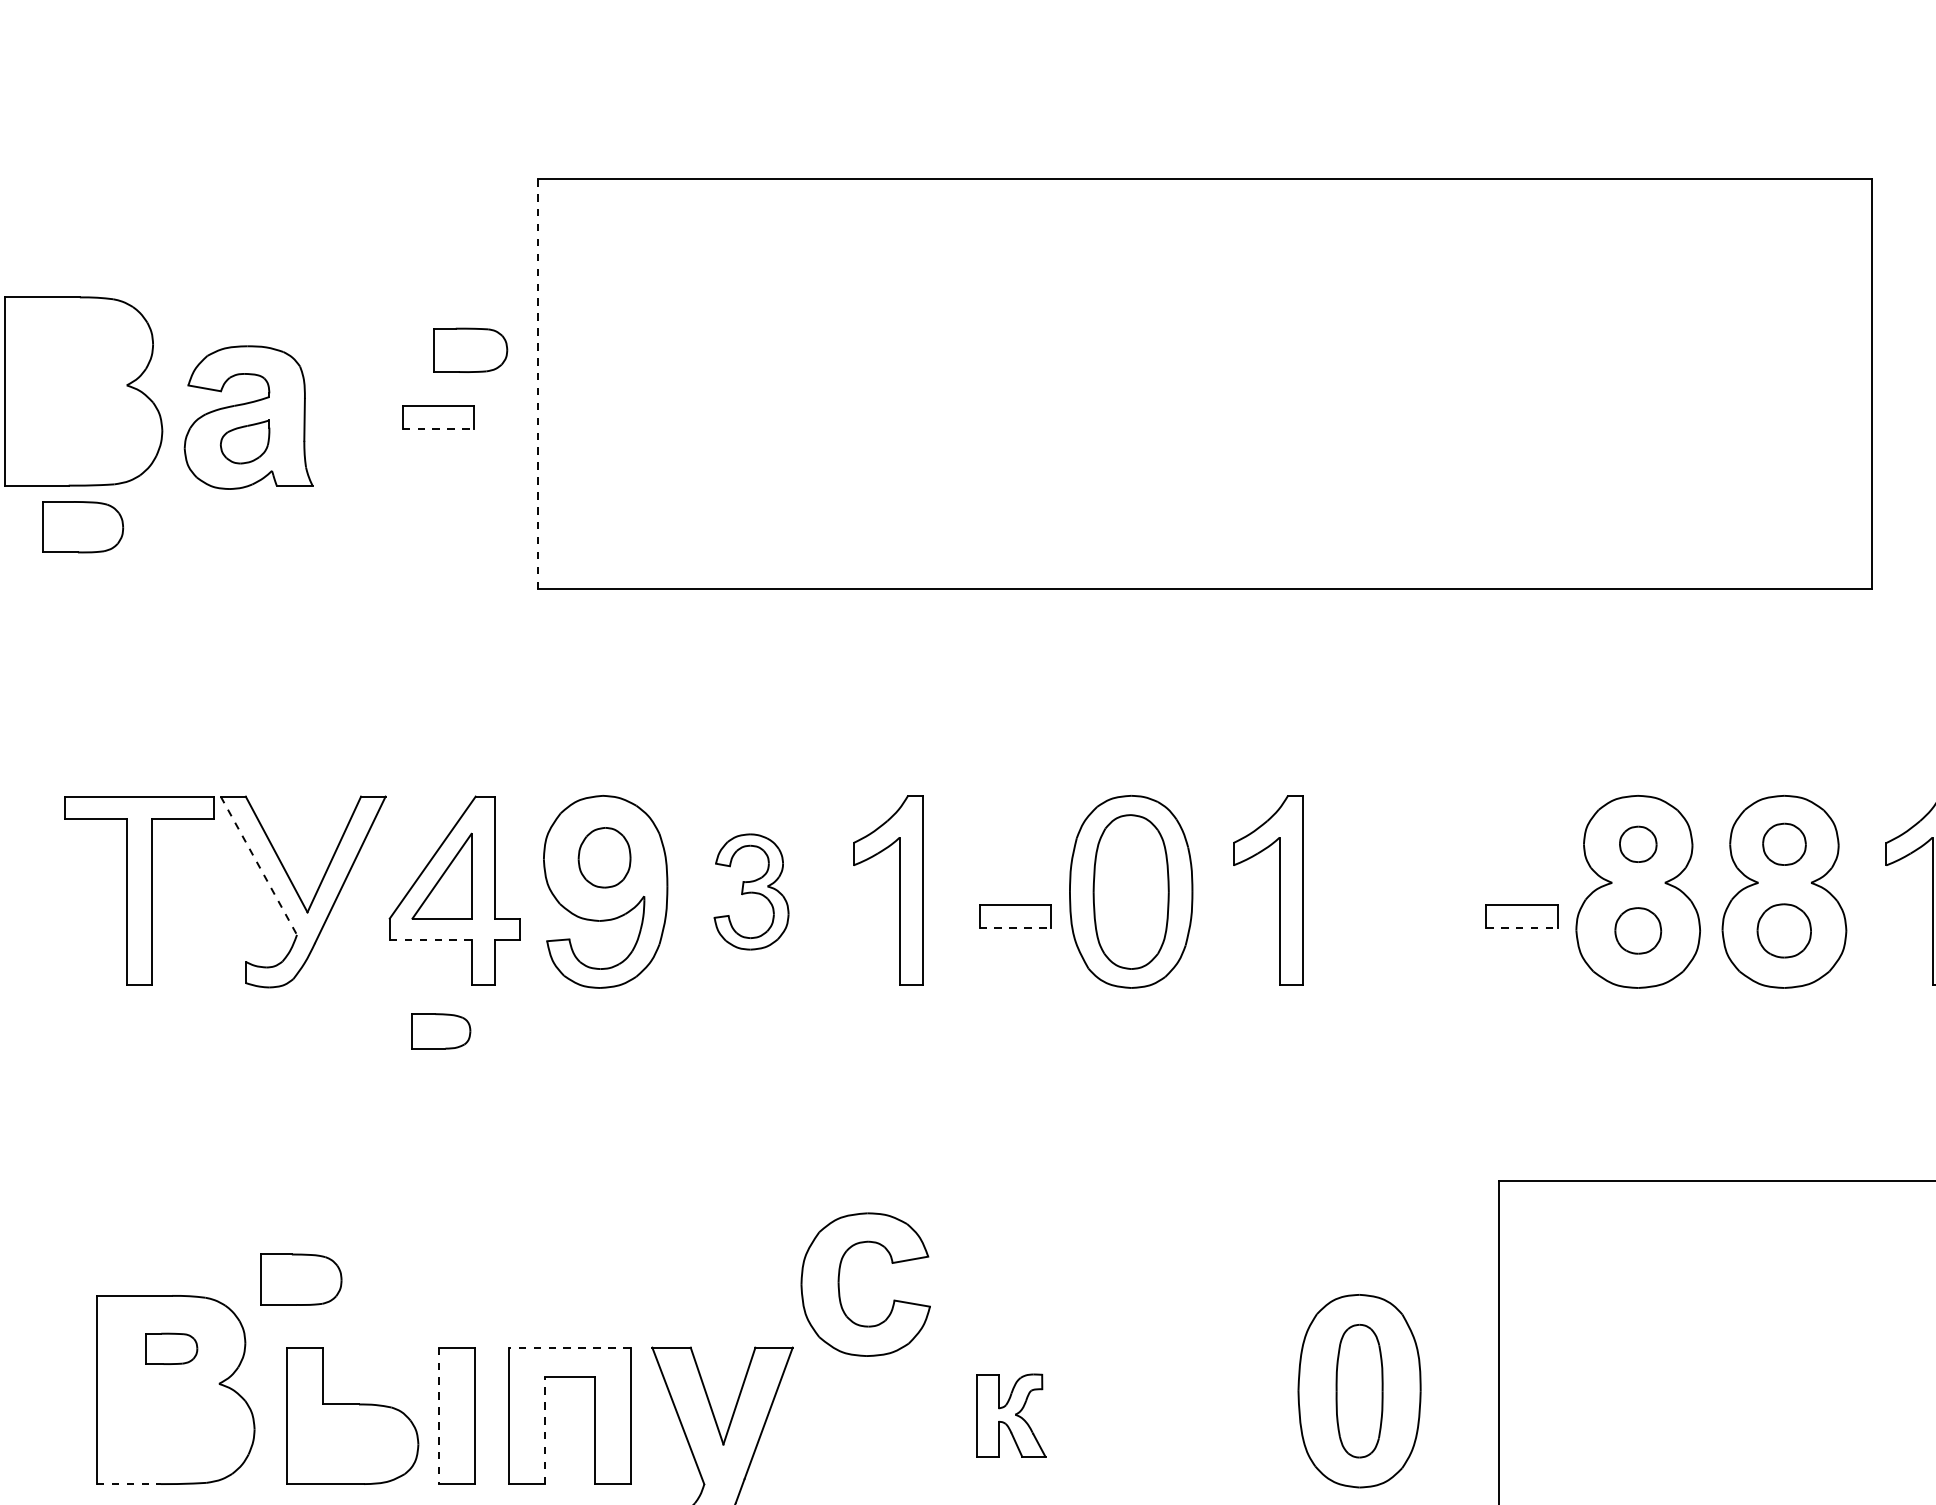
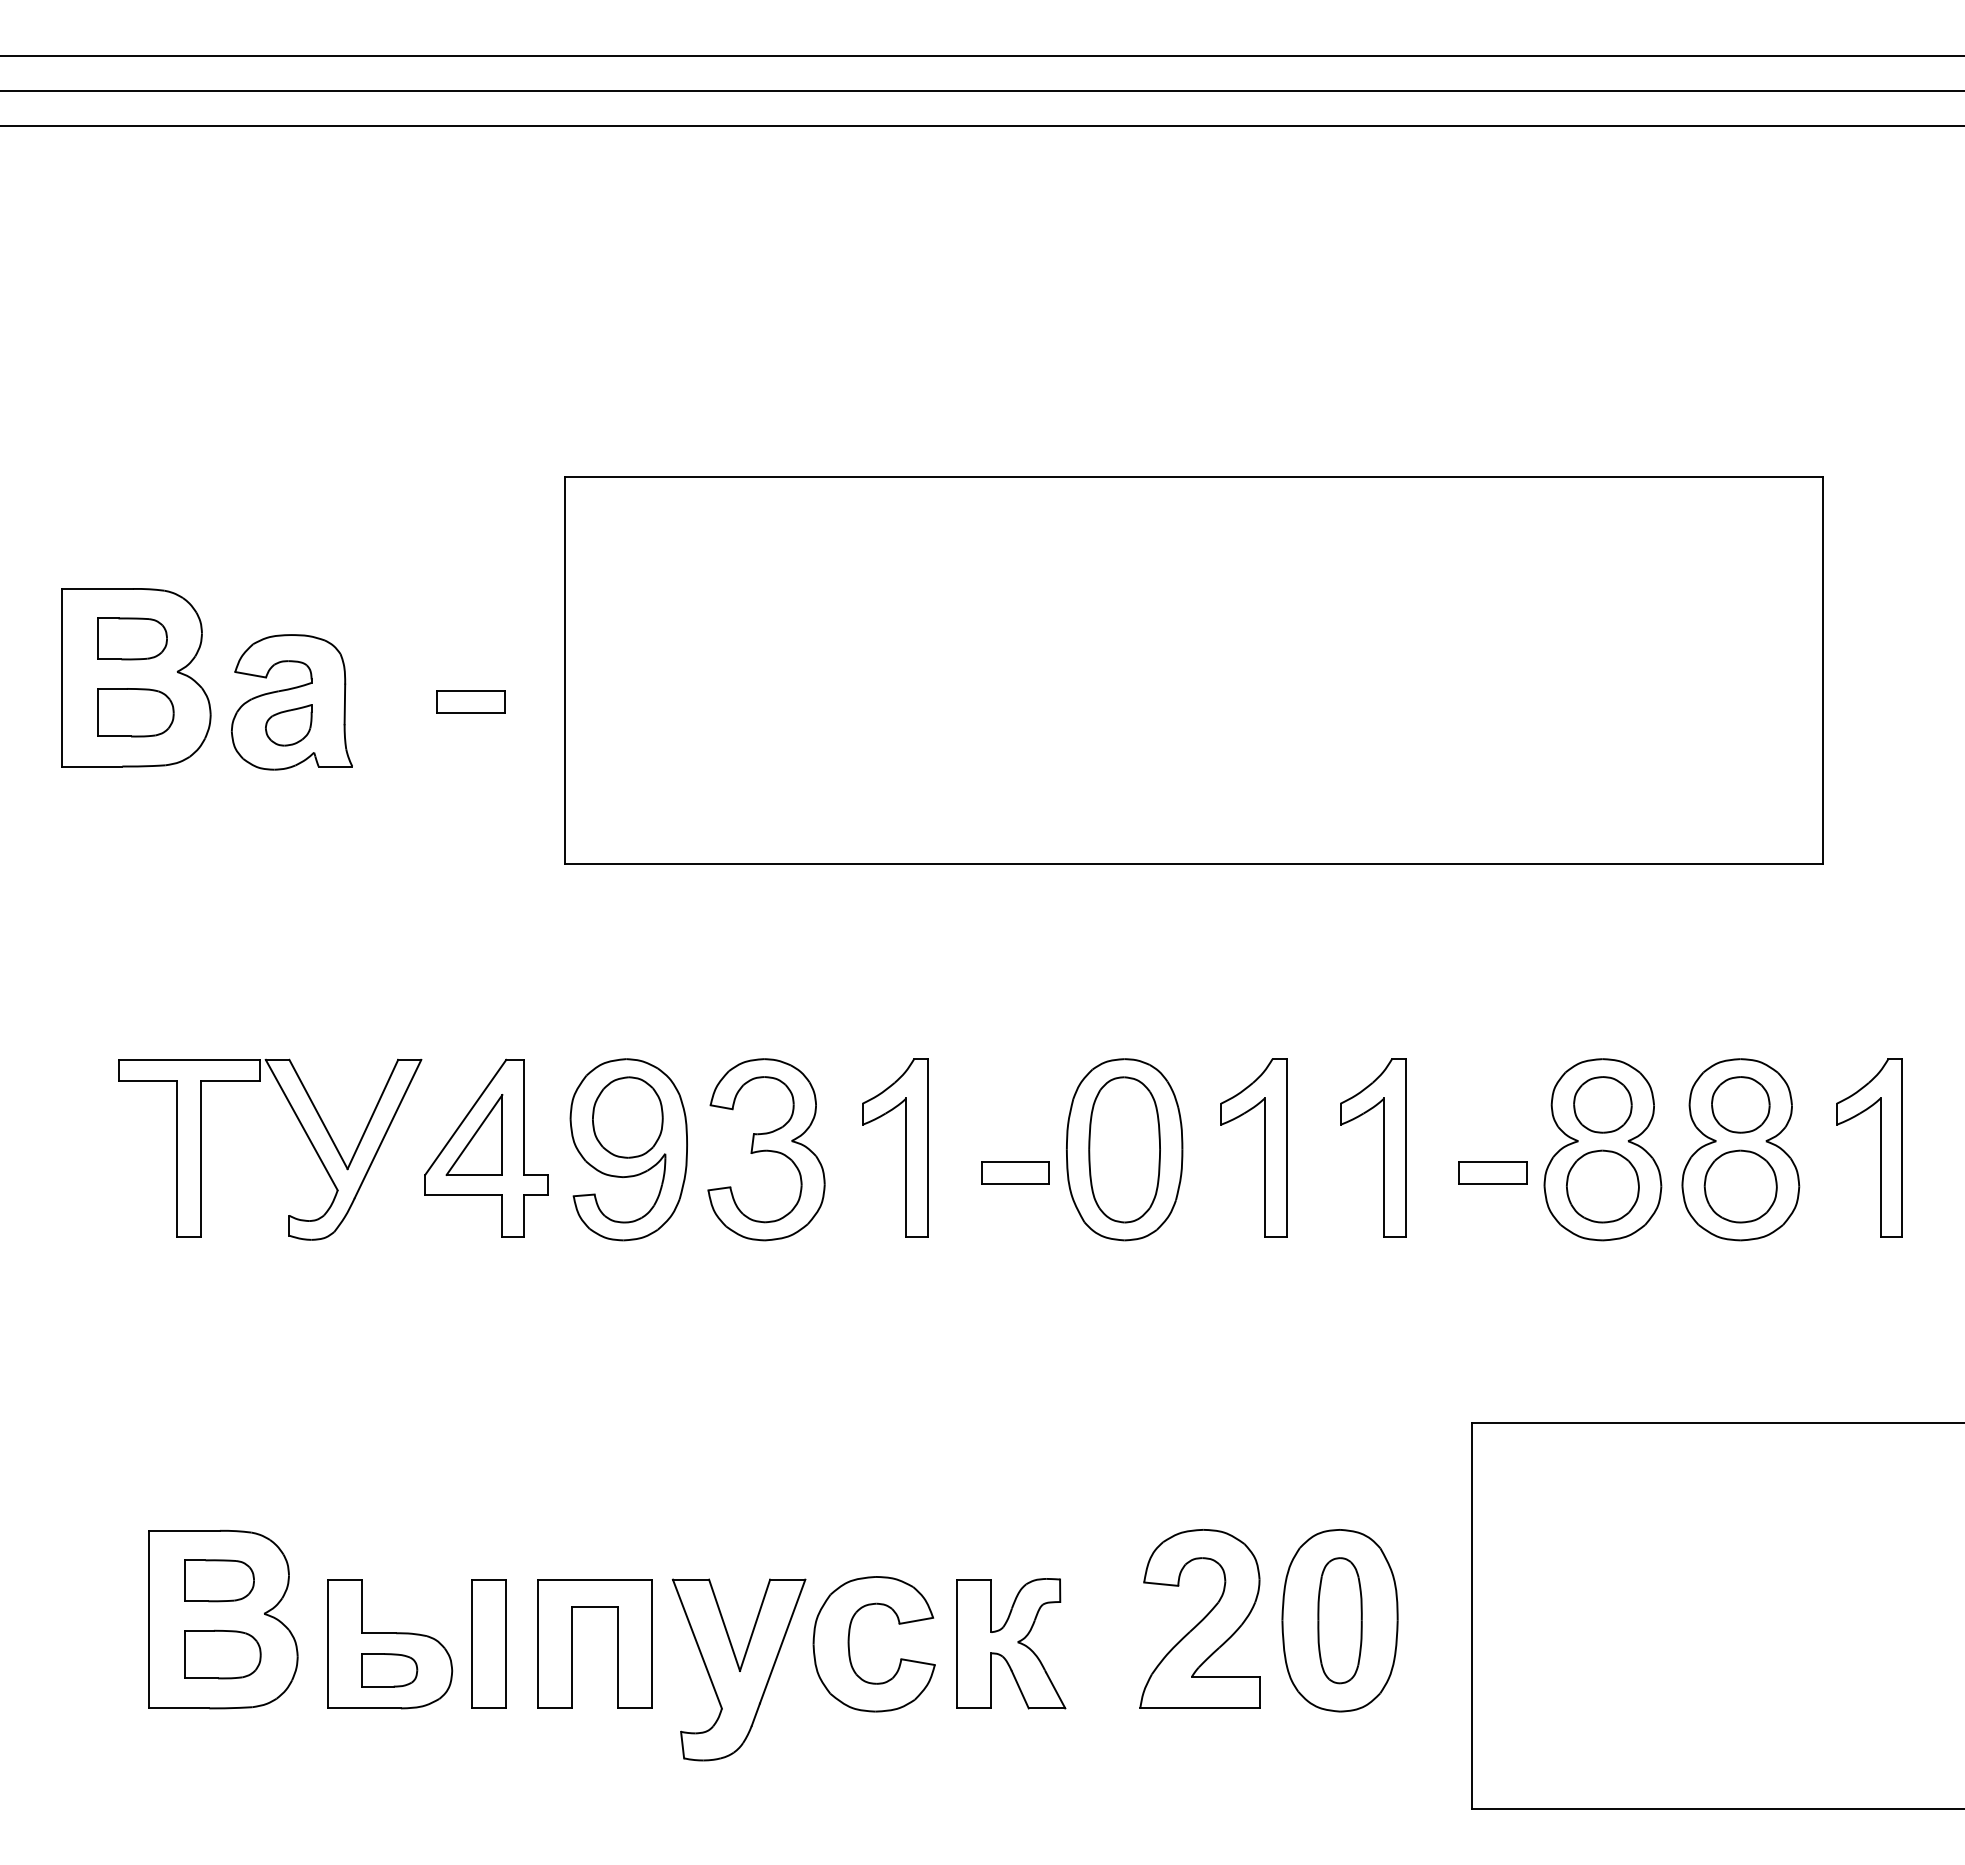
part: (470, 349) -> (132, 638), moved
line: (538, 384) -> (565, 671), dashed -> solid
line: (438, 429) -> (471, 713), dashed -> solid
part: (82, 526) -> (135, 712), moved
part: (1637, 843) -> (1602, 1104), size x1.67
part: (1784, 843) -> (1740, 1104), size x1.43
part: (604, 857) -> (627, 1117), size x1.43
line: (259, 866) -> (302, 1125), dashed -> solid
part: (1405, 889) -> (1383, 1147), added
part: (751, 891) -> (766, 1149), size x1.67
line: (1015, 928) -> (1015, 1184), dashed -> solid
line: (1522, 928) -> (1493, 1184), dashed -> solid
part: (1637, 930) -> (1602, 1186), size x1.67
part: (1784, 930) -> (1740, 1186), size x1.43
line: (430, 940) -> (463, 1195), dashed -> solid
part: (440, 1031) -> (389, 1670), moved
part: (301, 1279) -> (222, 1654), moved
part: (839, 1284) -> (849, 1644), moved
line: (569, 1347) -> (594, 1579), dashed -> solid
part: (171, 1348) -> (219, 1580), size x1.43
part: (1210, 1388) -> (1199, 1618), added
part: (1011, 1415) -> (1011, 1643), size x1.67
line: (438, 1416) -> (471, 1644), dashed -> solid
line: (545, 1430) -> (572, 1657), dashed -> solid
line: (129, 1484) -> (179, 1708), dashed -> solid

